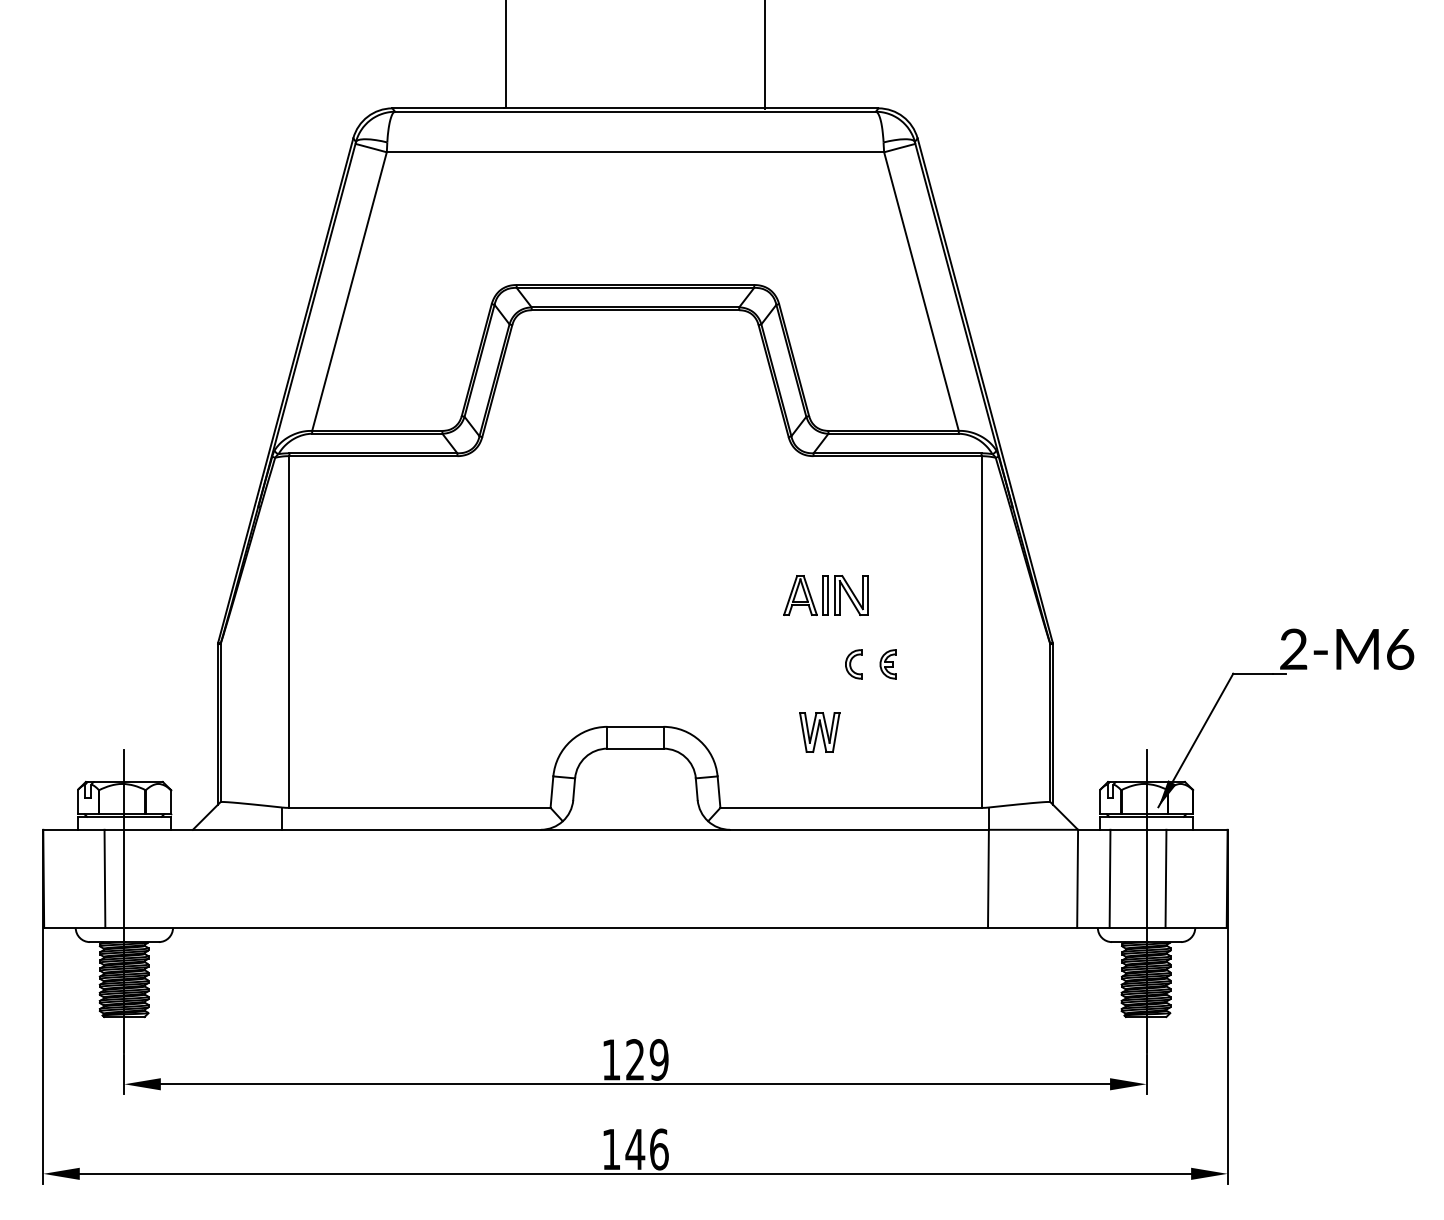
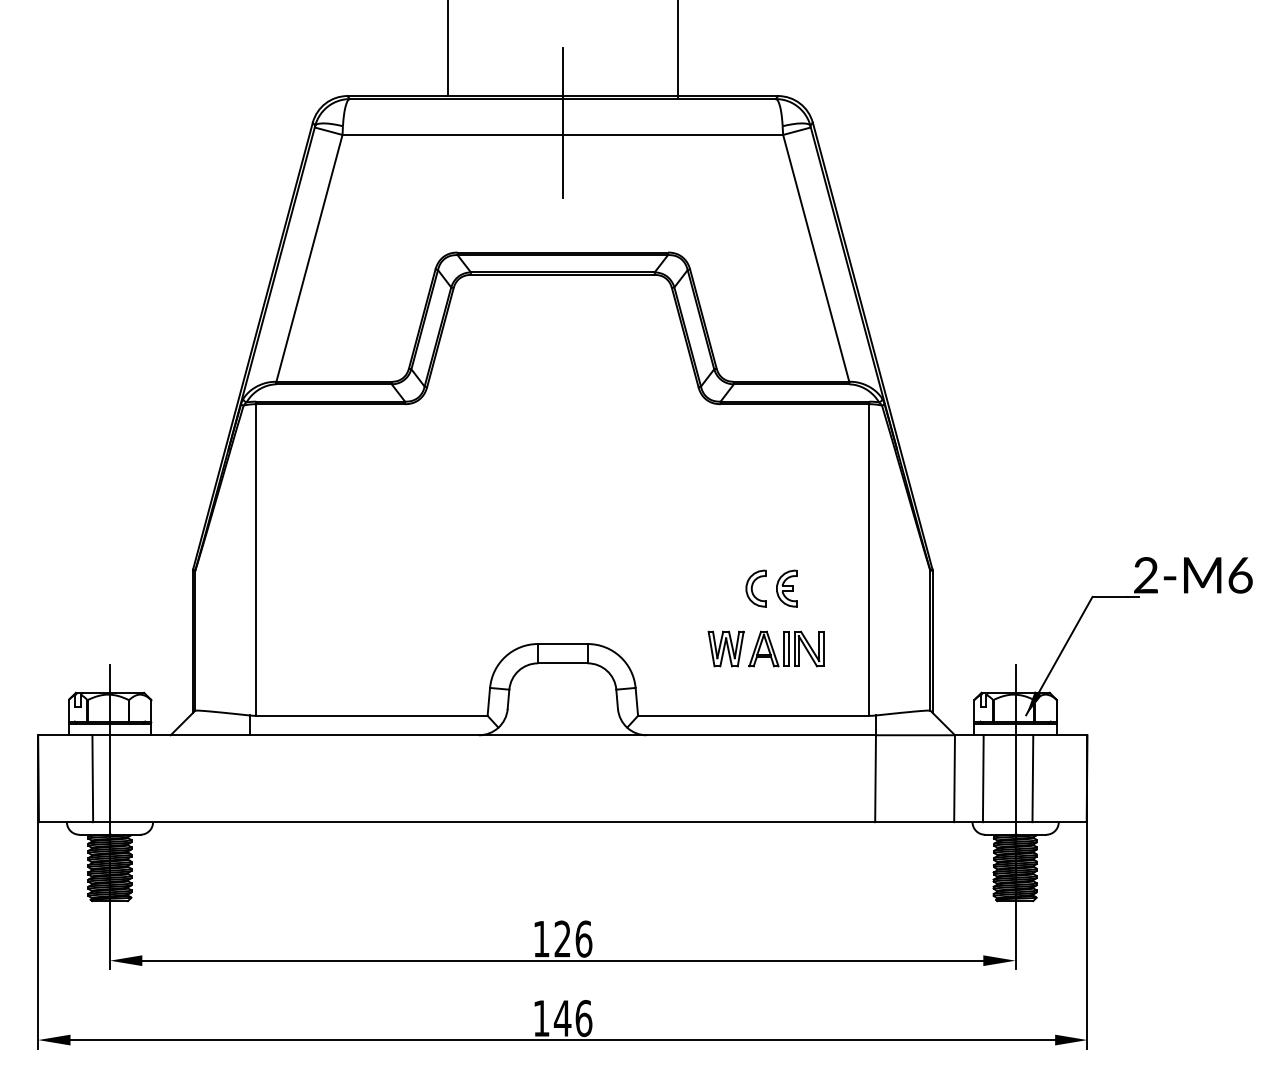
line: (635, 138) -> (562, 122), added
part: (825, 595) -> (786, 649), moved
part: (853, 664) -> (756, 588), size x1.43
part: (888, 664) -> (787, 588), size x1.43
text: (658, 1059) -> (583, 938), 129 -> 126

